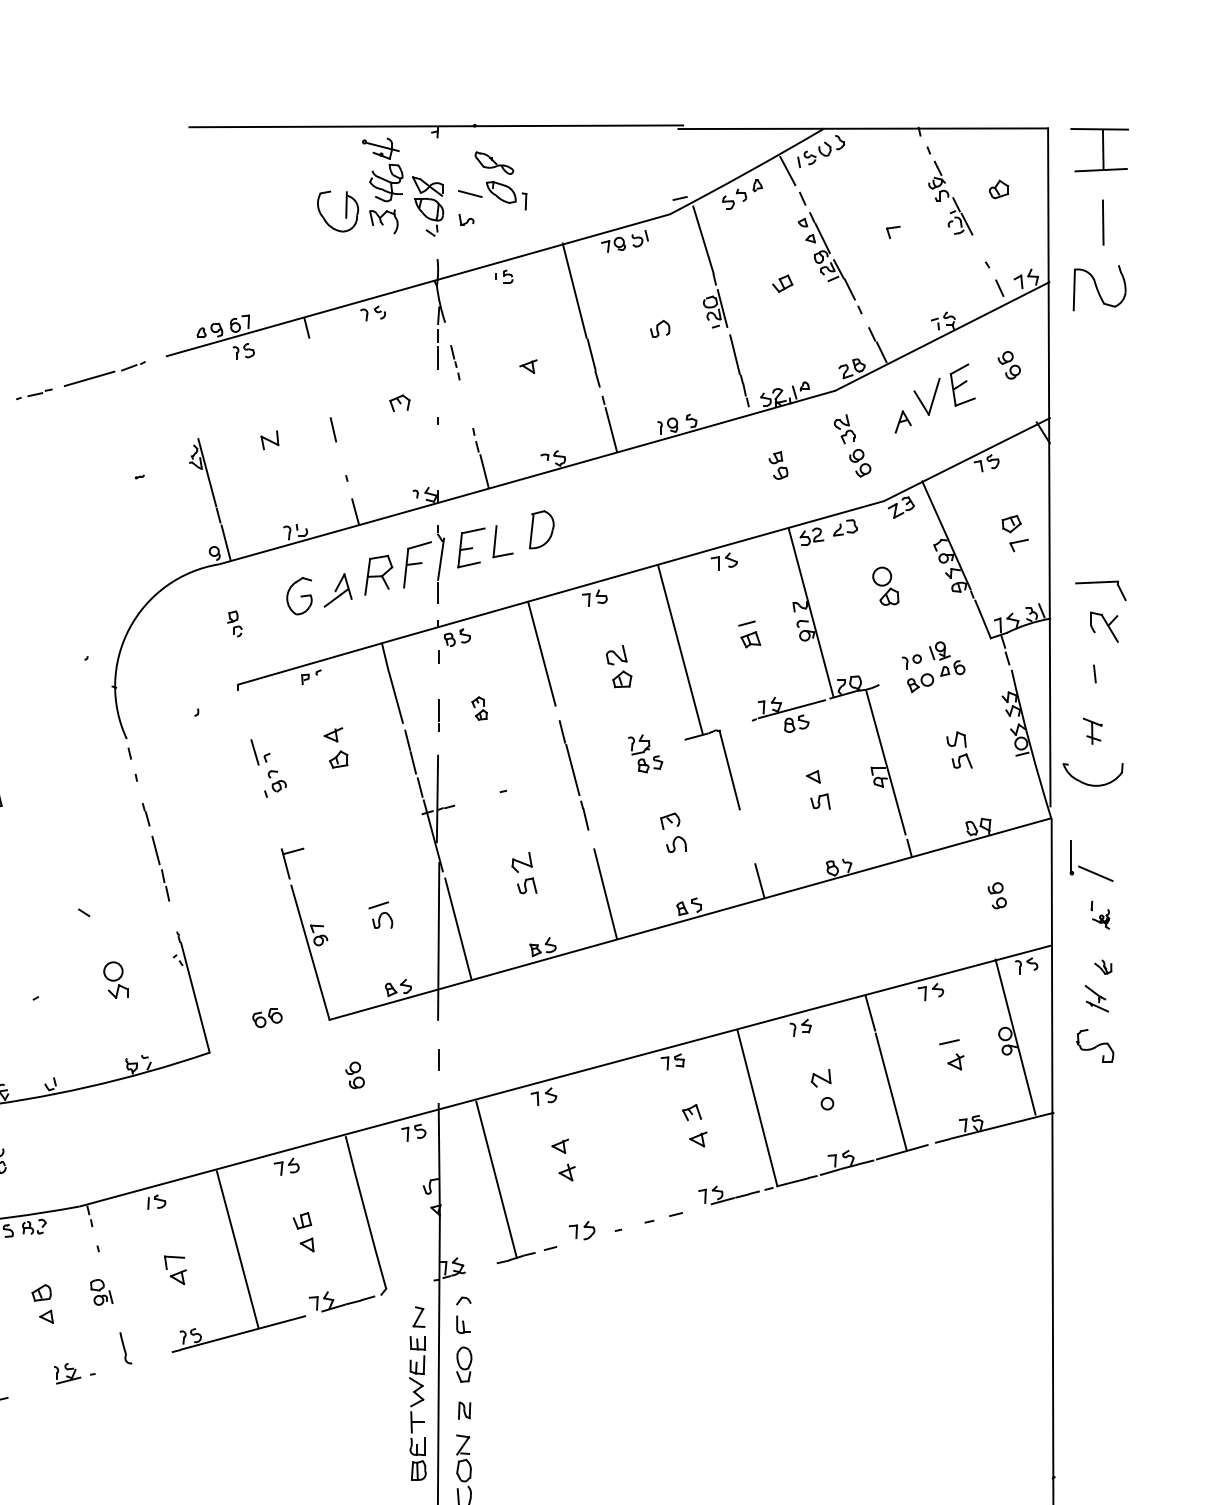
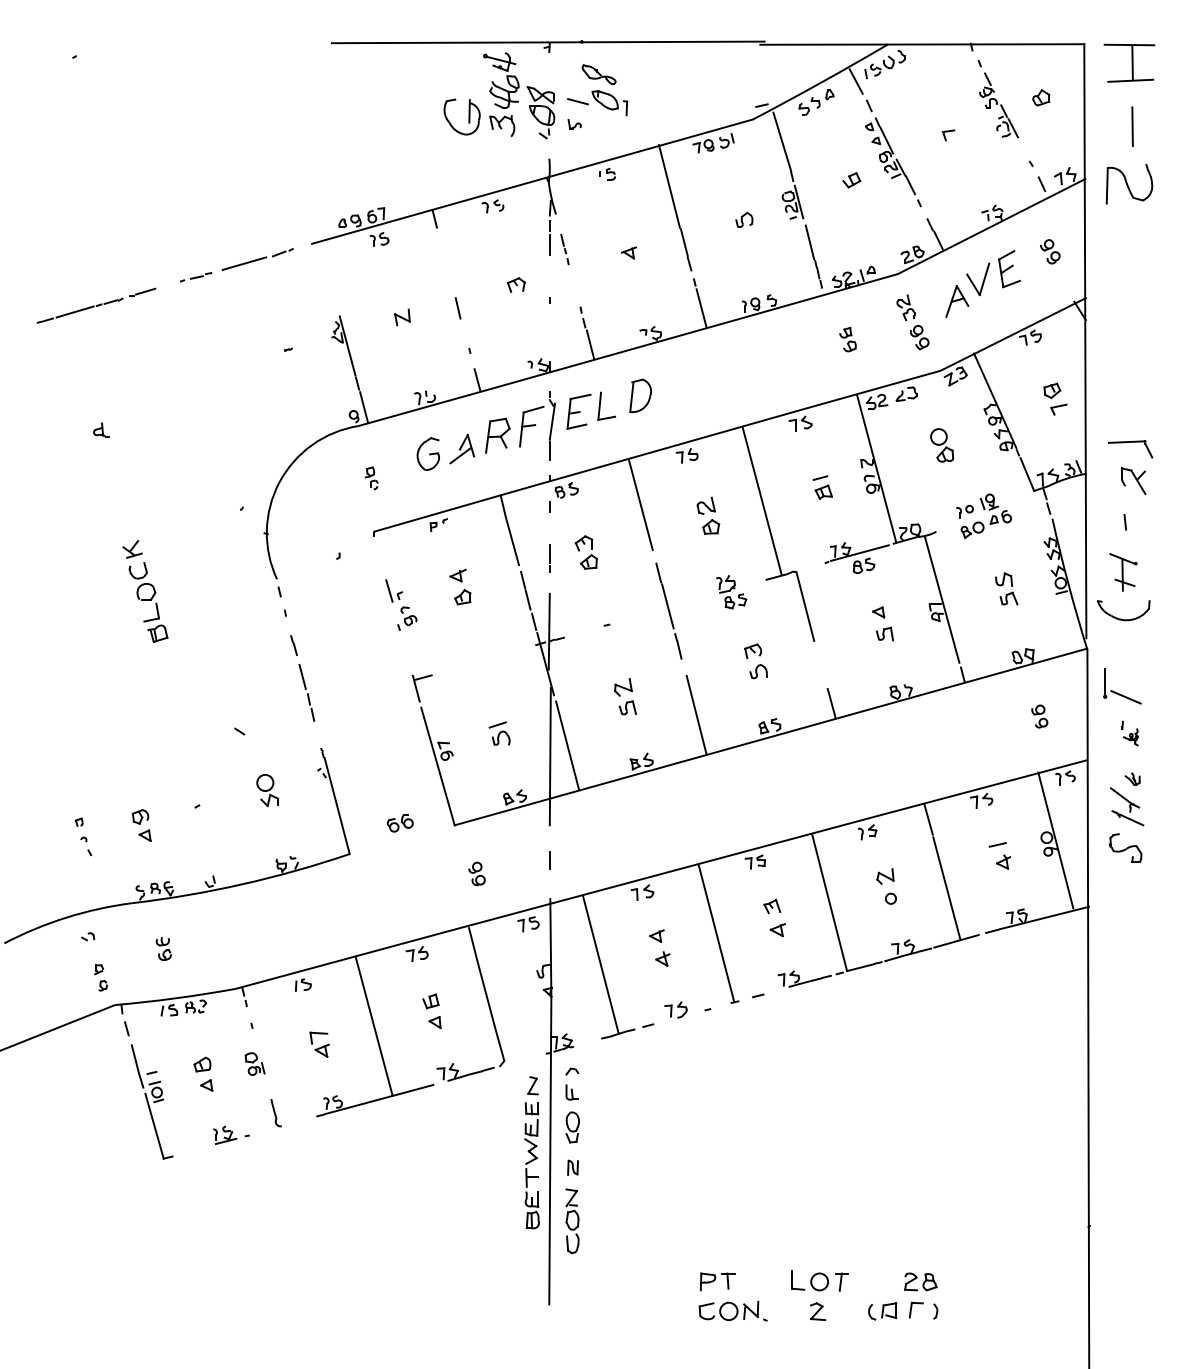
part: (903, 422) -> (957, 301), size x1.67
part: (478, 708) -> (585, 552), size x1.67
part: (1092, 731) -> (1123, 572), size x1.67
part: (1096, 998) -> (1126, 806), size x1.67
line: (628, 1143) -> (716, 933), added

